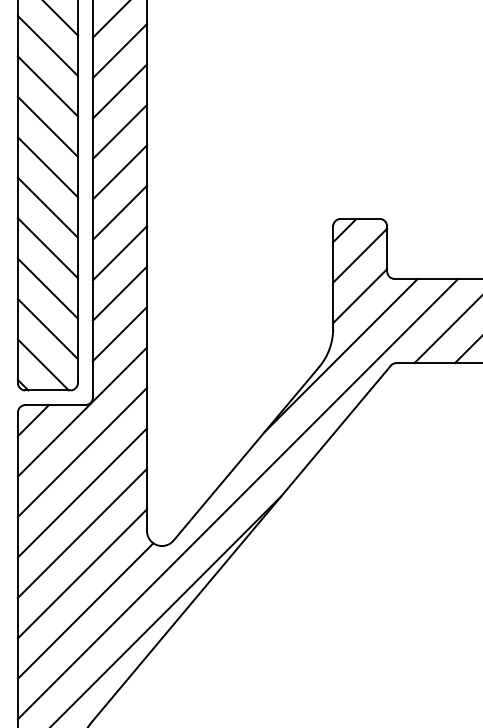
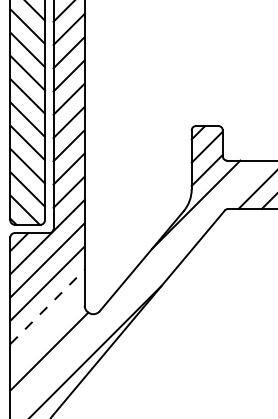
line: (237, 497) -> (136, 286), removed
line: (82, 532) -> (47, 306), solid -> dashed
line: (82, 574) -> (47, 330), removed

